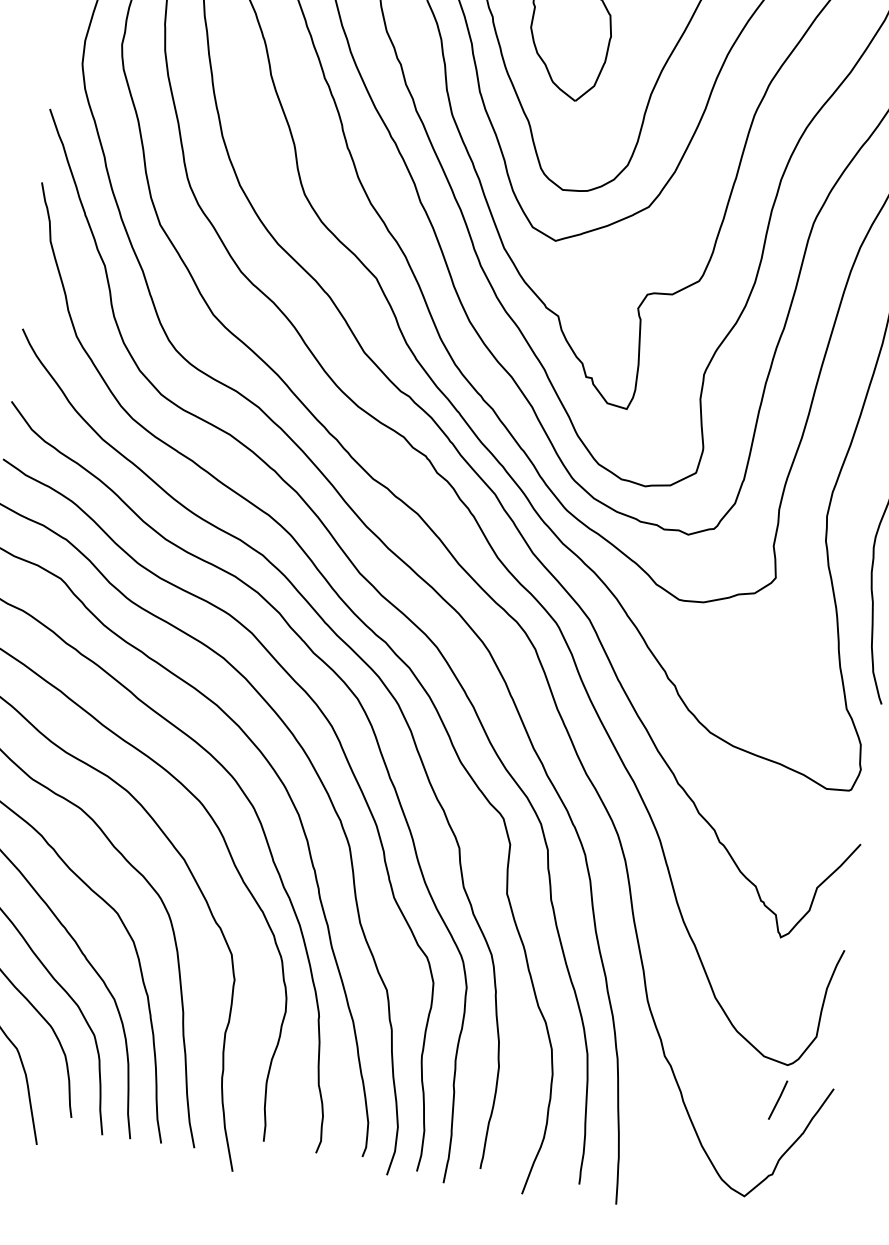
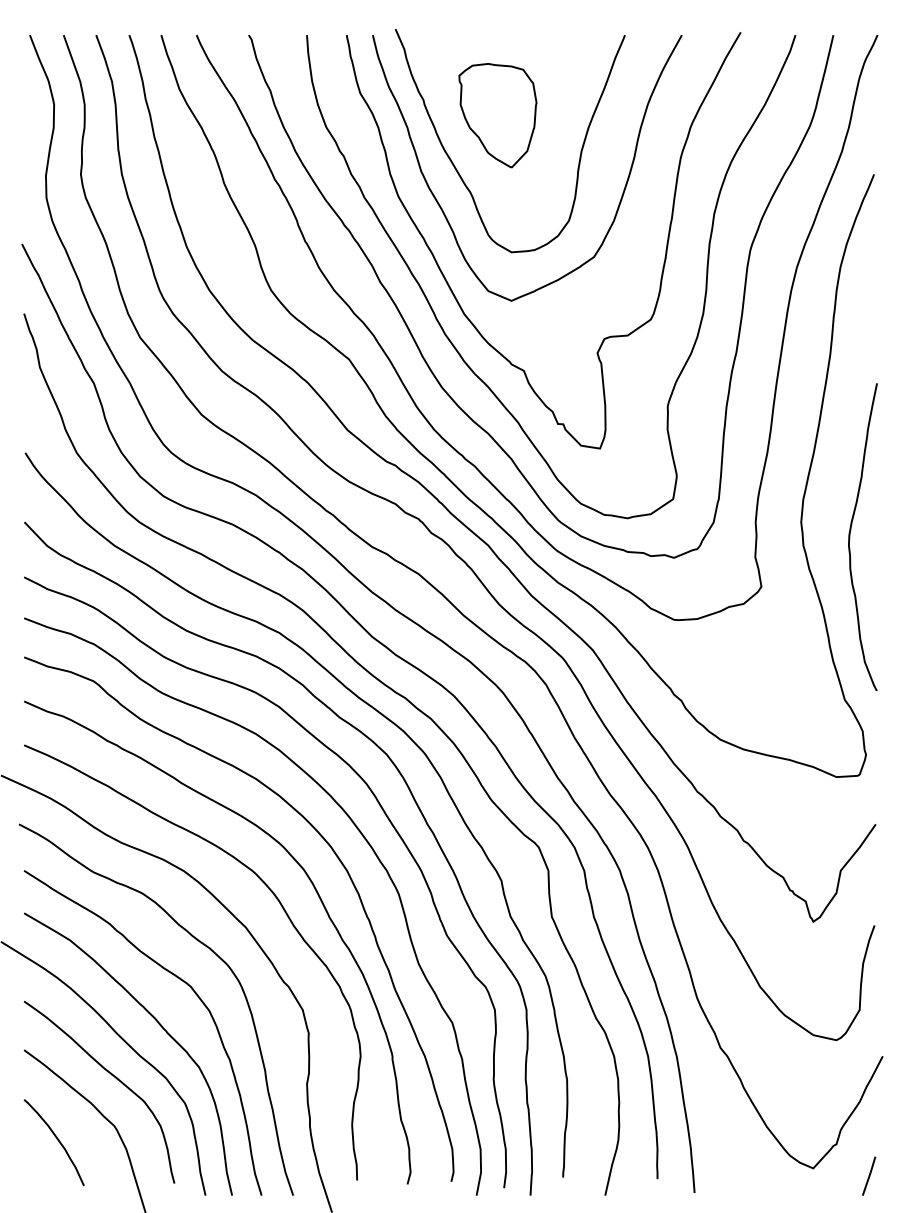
line: (778, 1099) -> (869, 1175), moved

